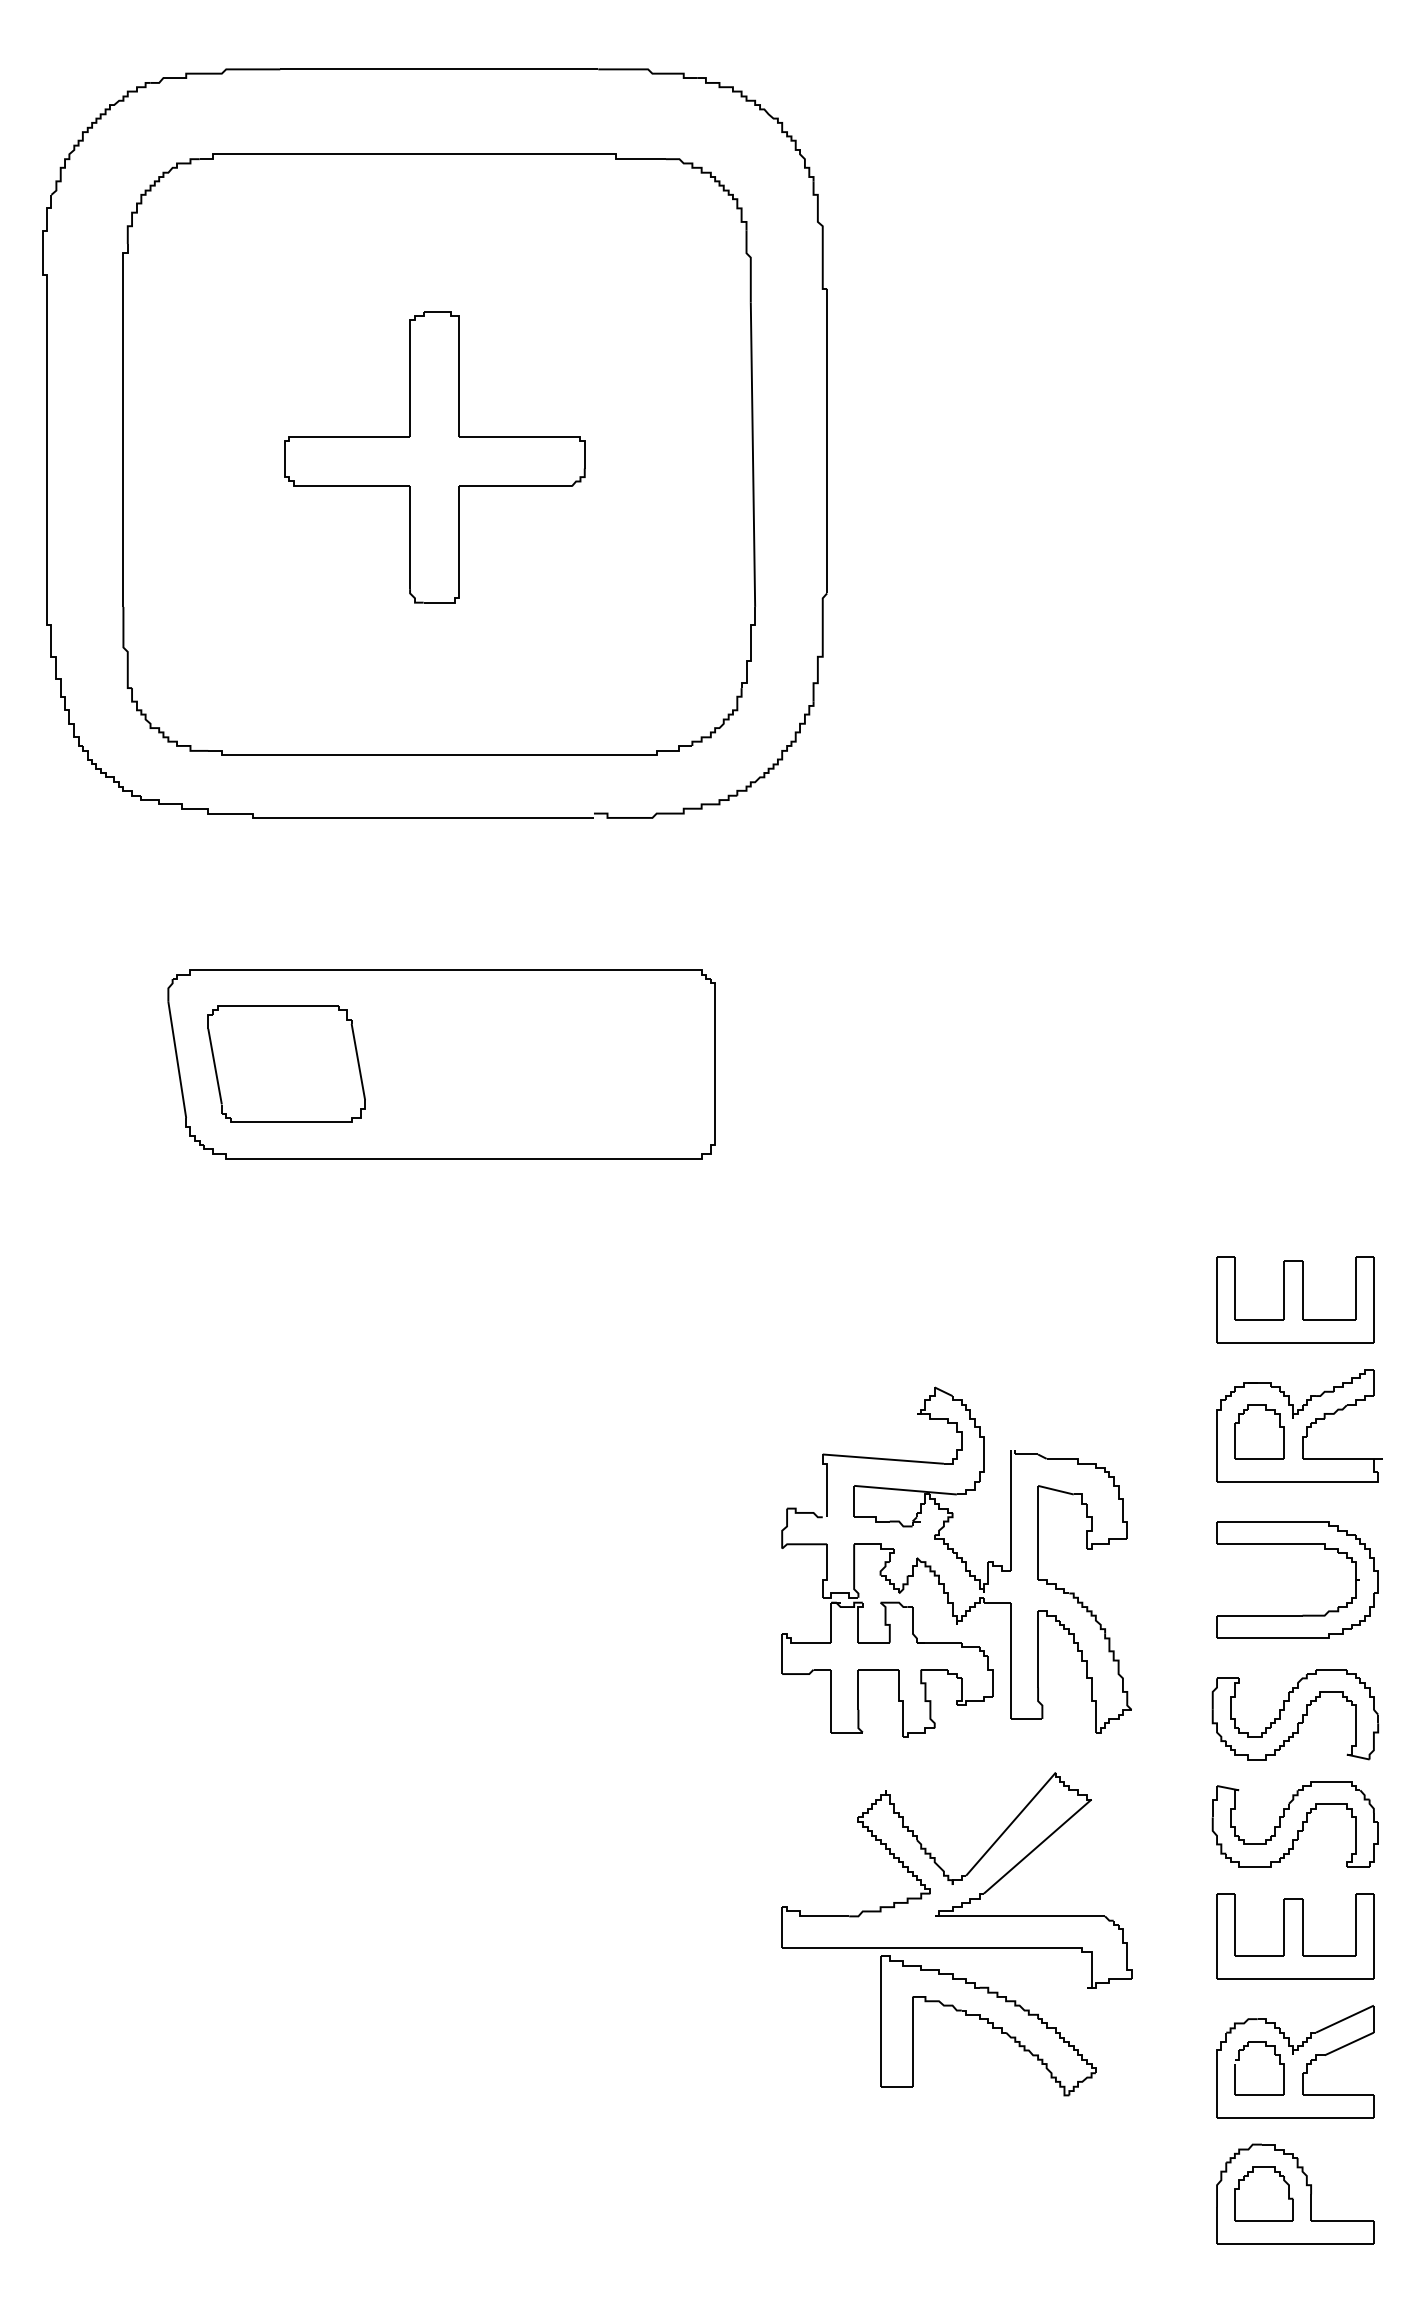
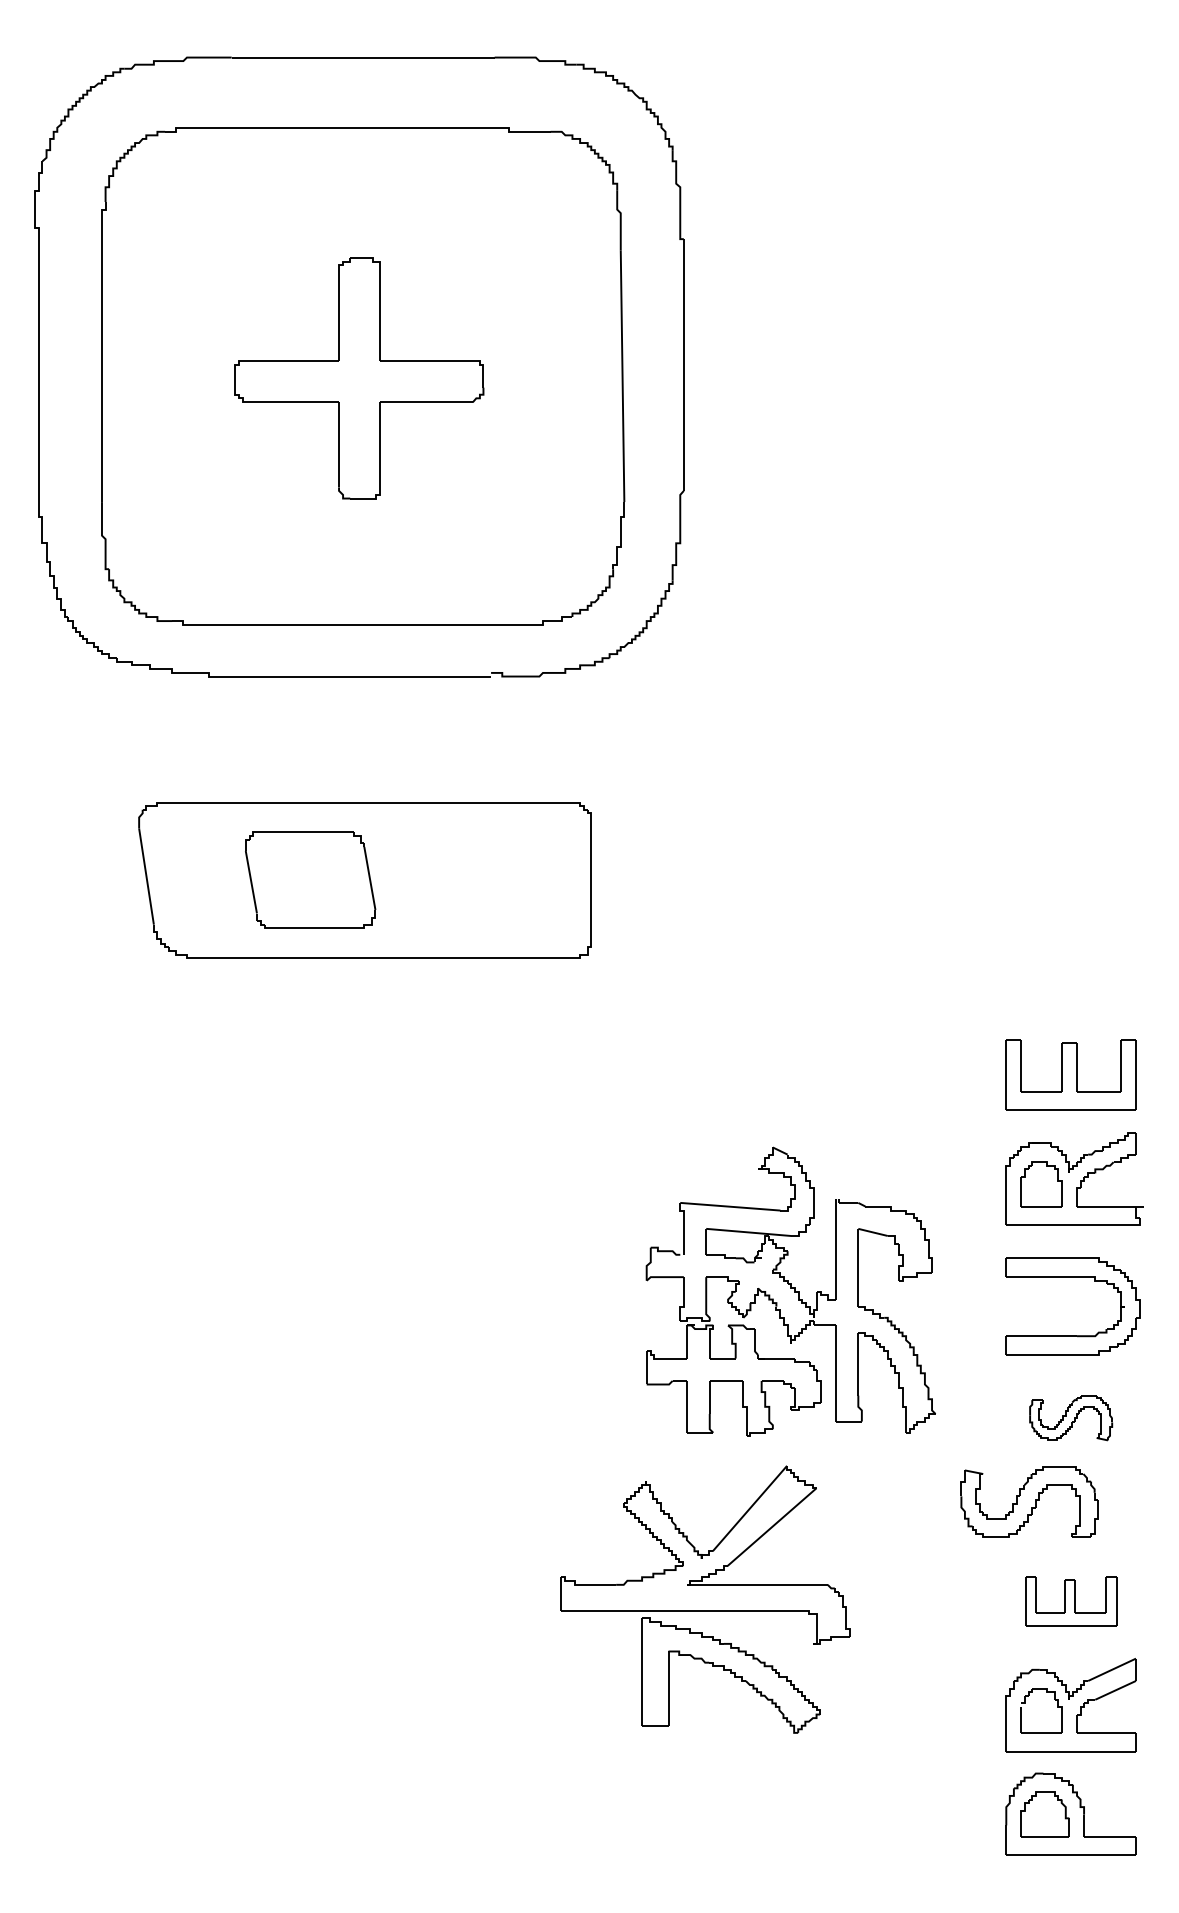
part: (286, 1063) -> (310, 879), moved
part: (1295, 1714) -> (1071, 1417), size x0.6
part: (1294, 1824) -> (1028, 1502), moved
part: (956, 1934) -> (704, 1599), moved
part: (1295, 1936) -> (1071, 1601), size x0.7

